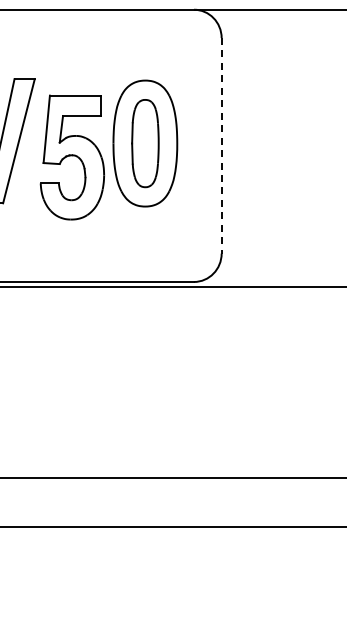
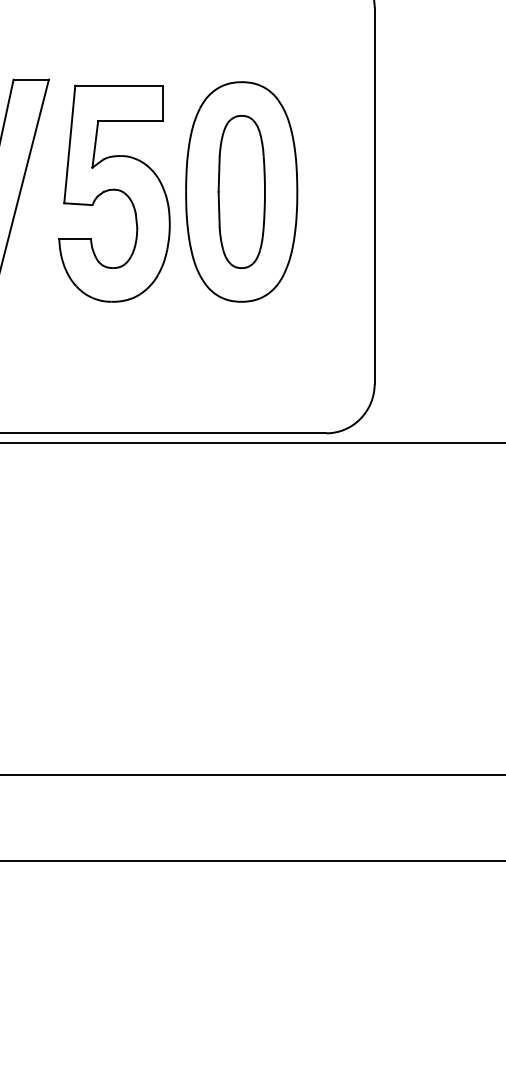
line: (221, 145) -> (374, 195), dashed -> solid
part: (71, 157) -> (112, 193), moved

